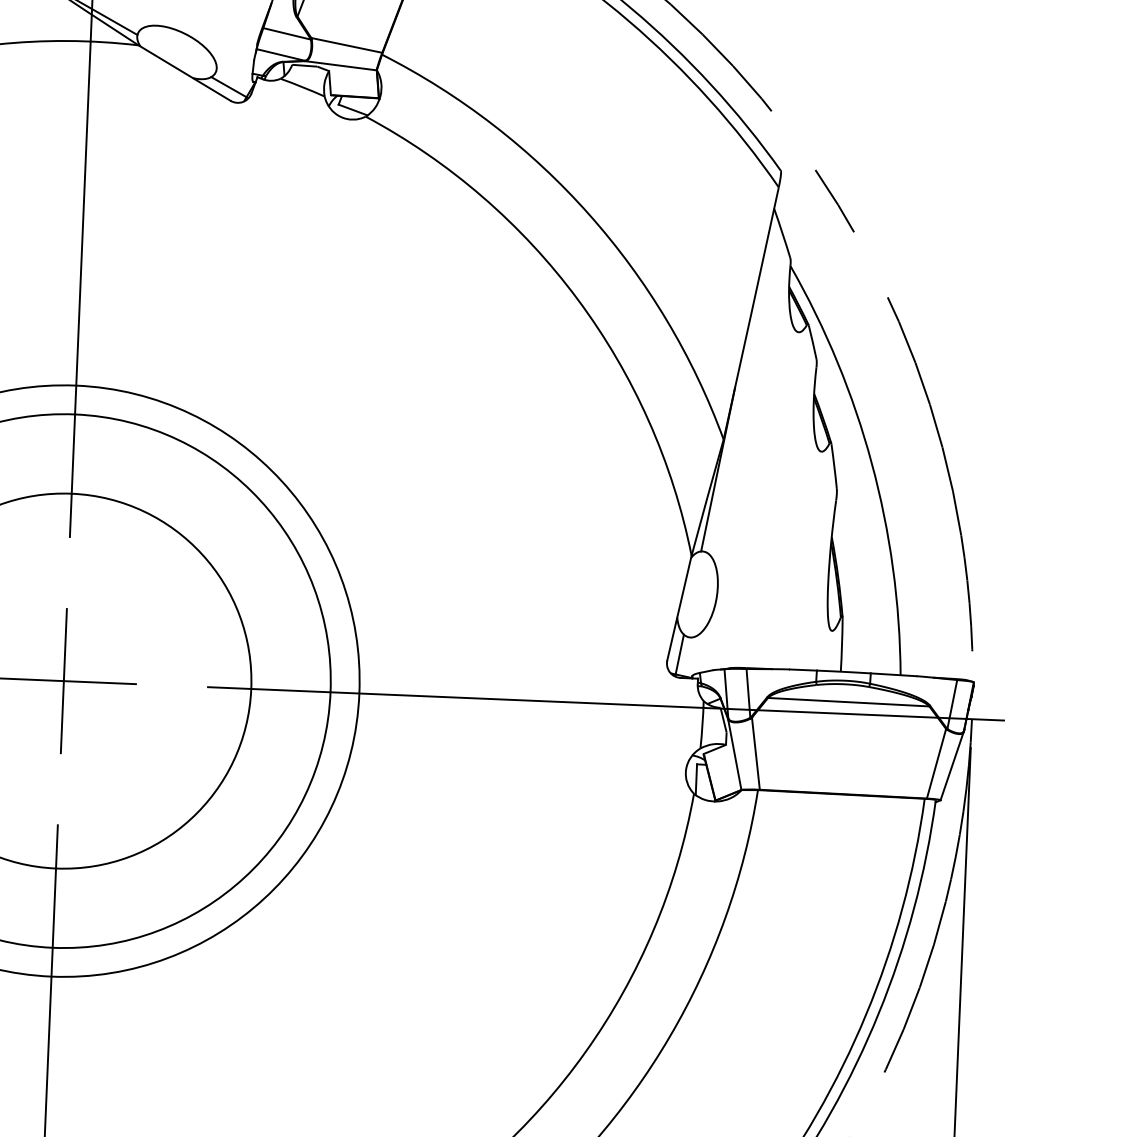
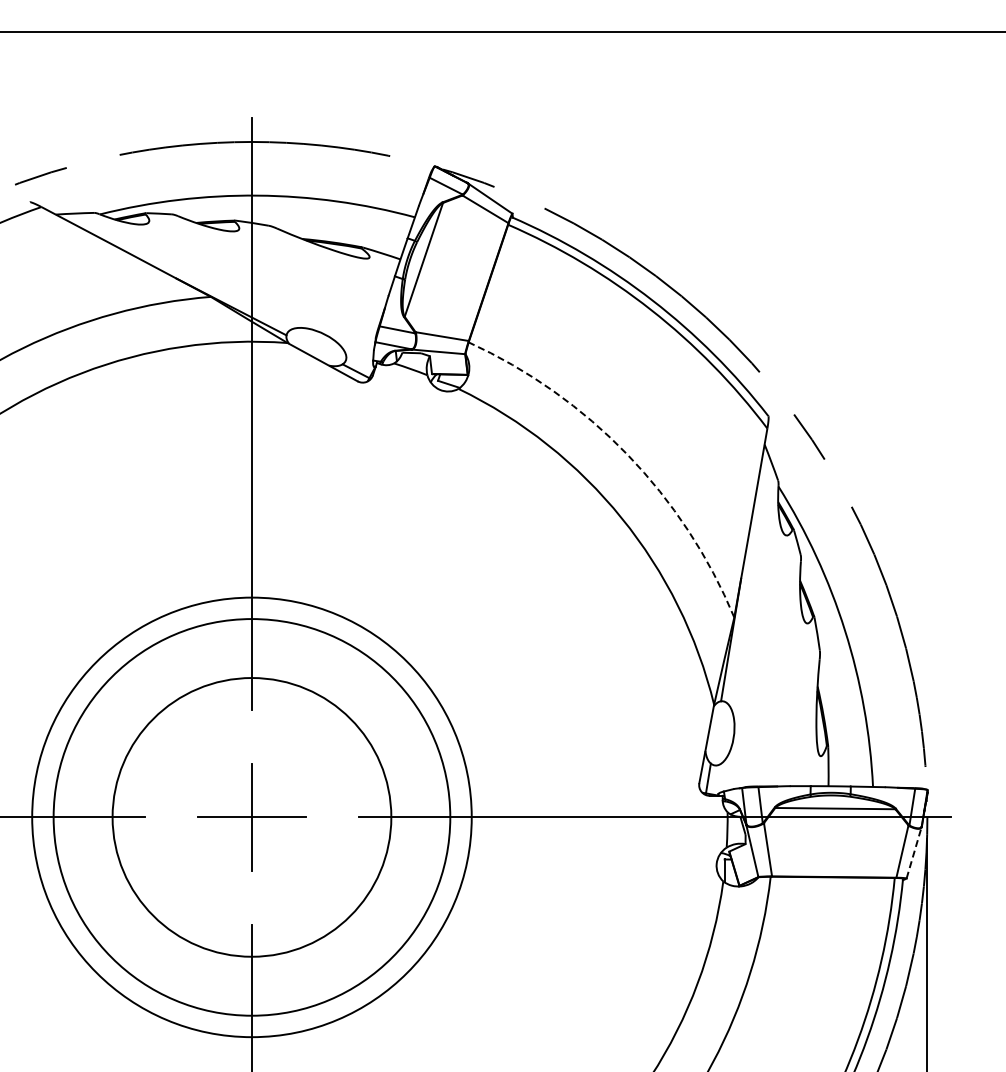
arc: (589, 214) -> (627, 454), solid -> dashed
line: (952, 765) -> (914, 852), solid -> dashed

